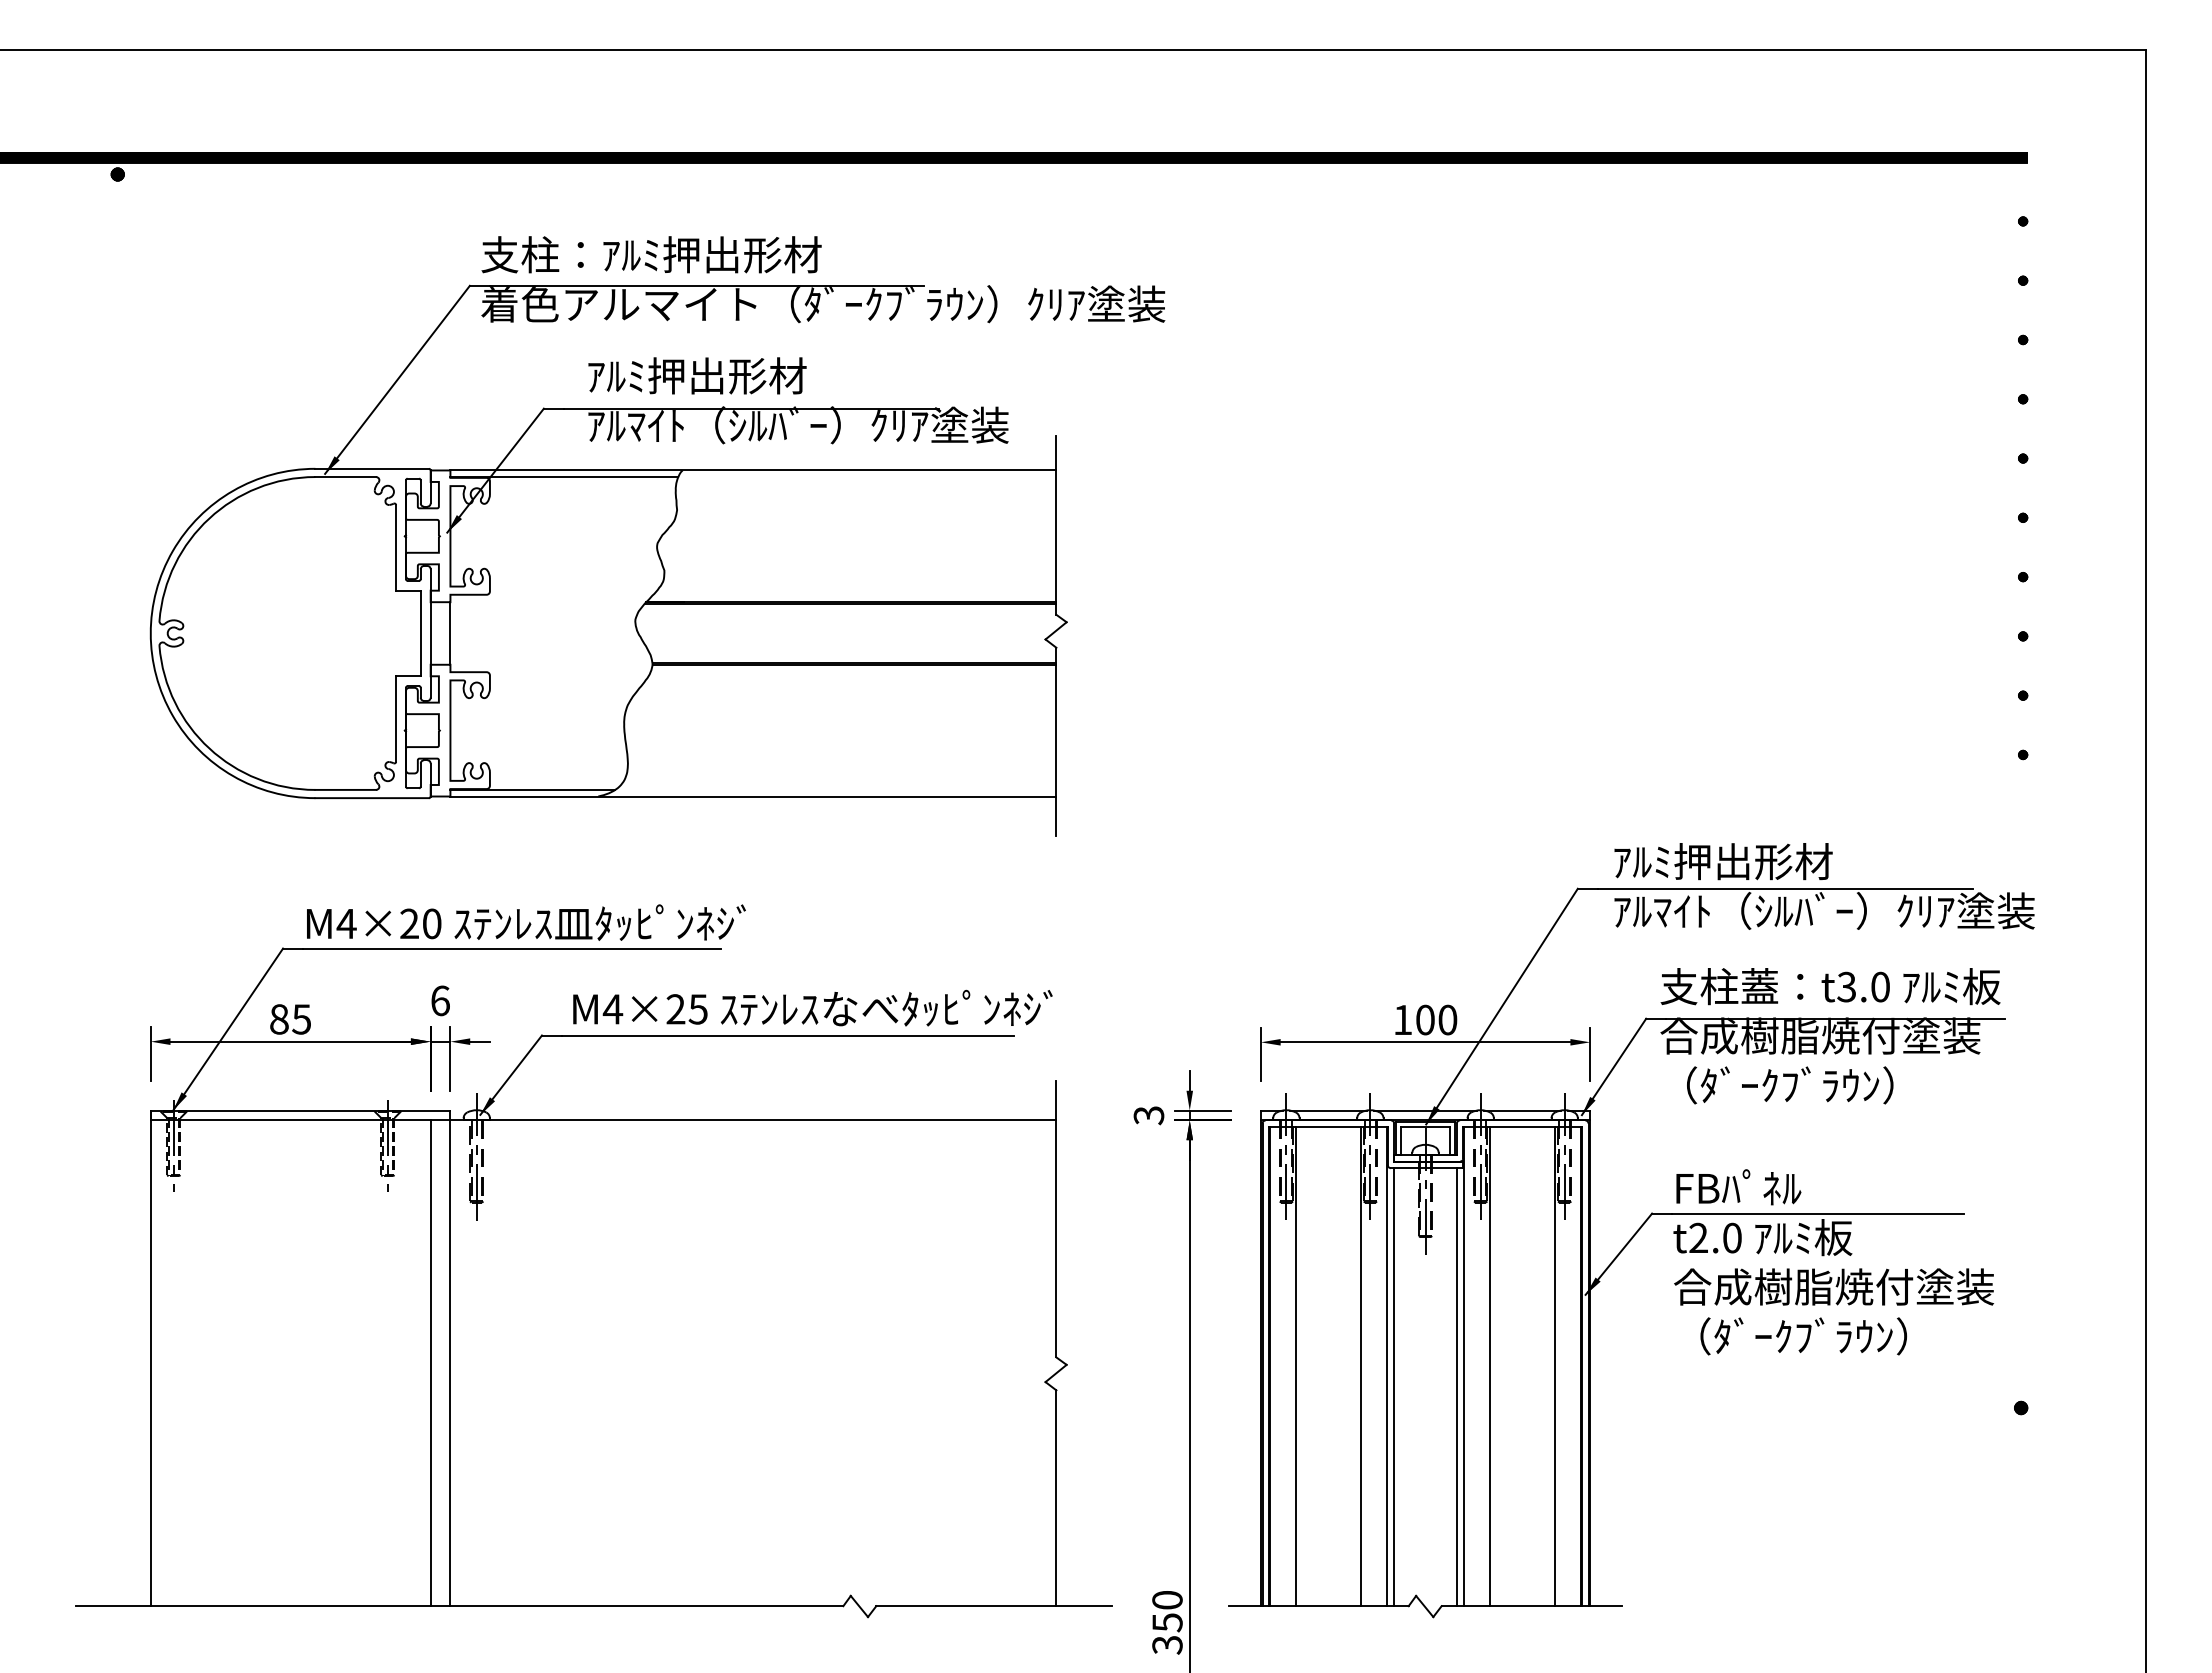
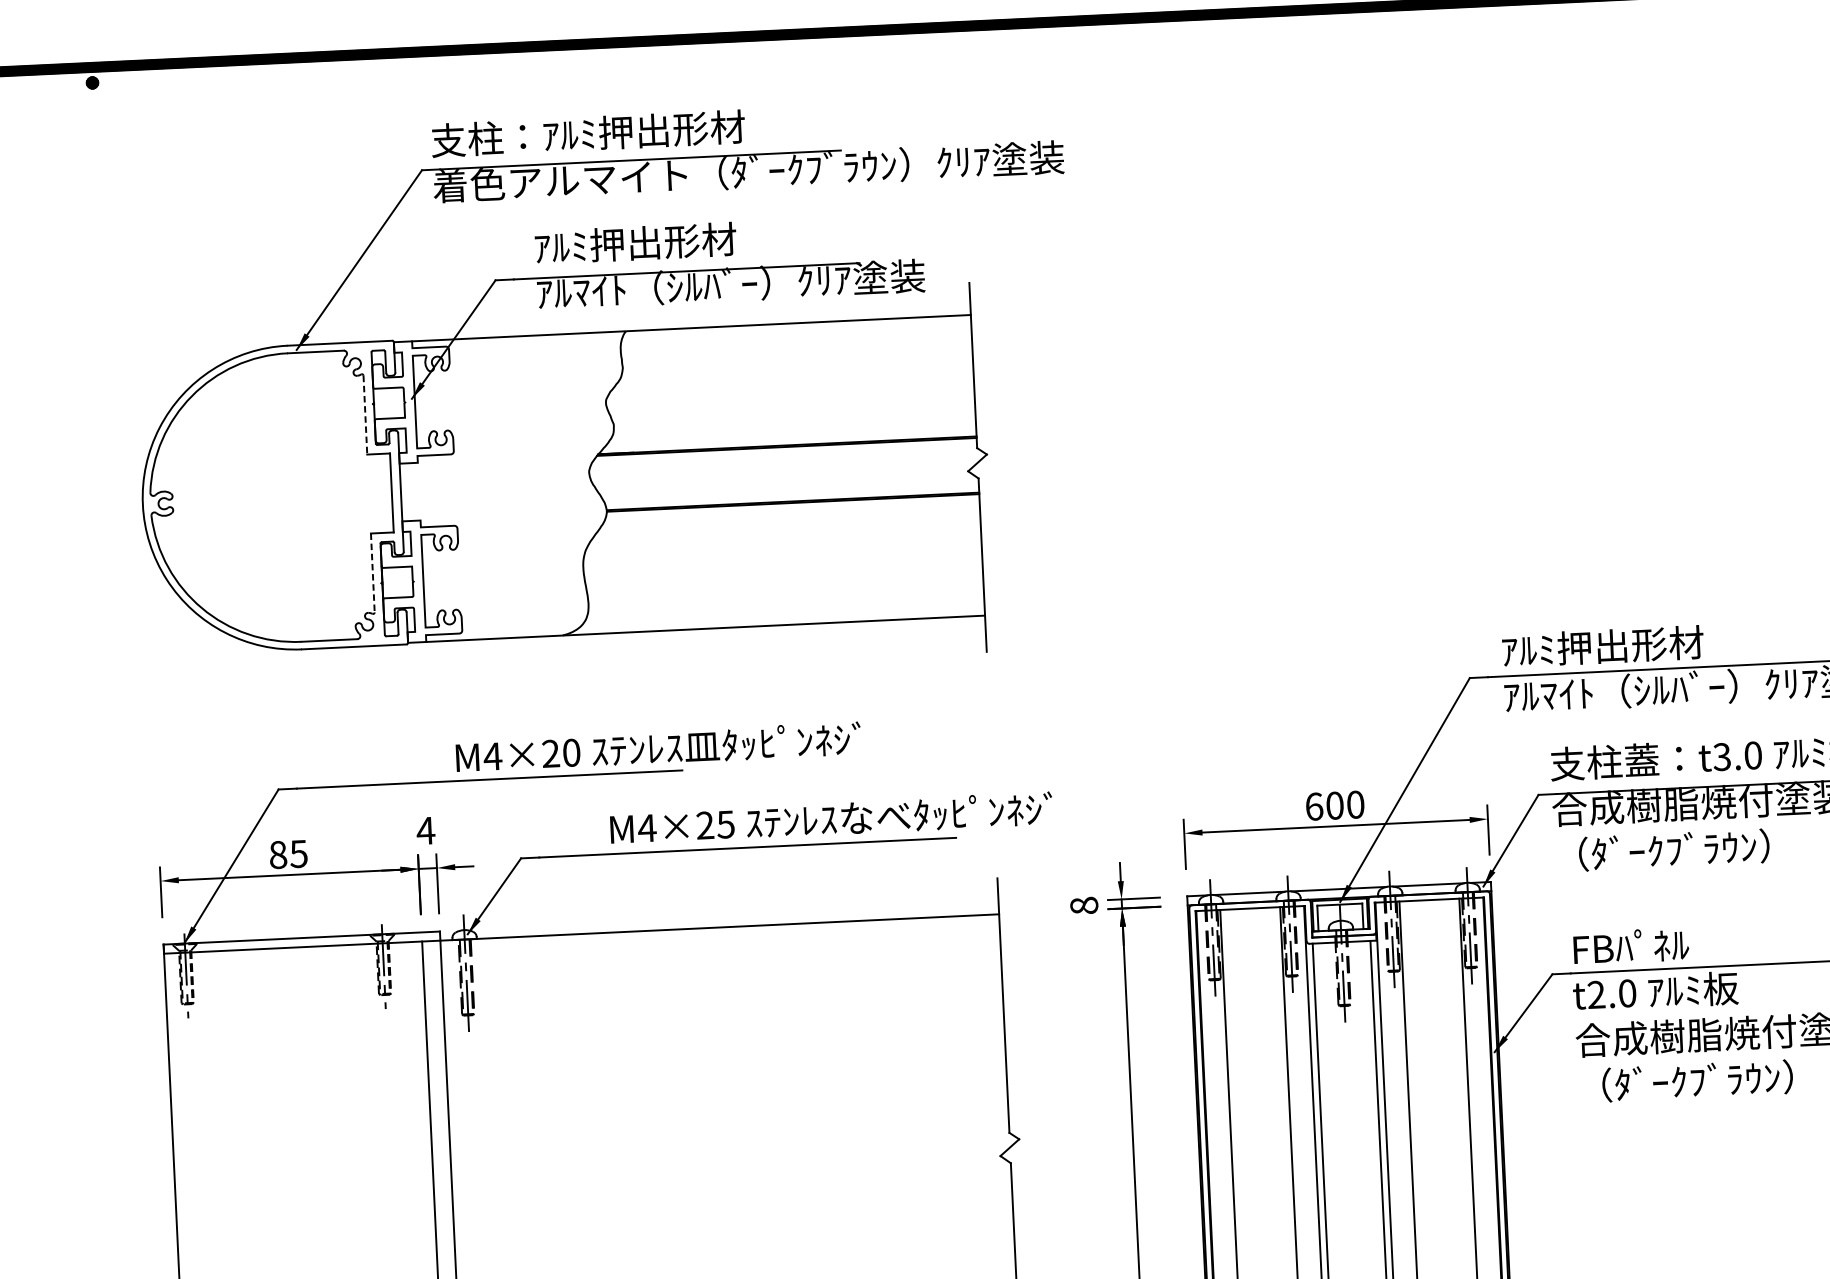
line: (564, 477) -> (517, 342), removed
line: (396, 547) -> (365, 414), solid -> dashed
line: (450, 633) -> (419, 491), removed
line: (396, 719) -> (373, 573), solid -> dashed
line: (532, 789) -> (501, 631), removed
text: (526, 922) -> (658, 747), moved
text: (440, 1000) -> (426, 830), 6 -> 4
text: (812, 1007) -> (831, 817), moved
text: (1403, 1019) -> (1314, 806), 100 -> 600
text: (1148, 1115) -> (1083, 905), 3 -> 8

